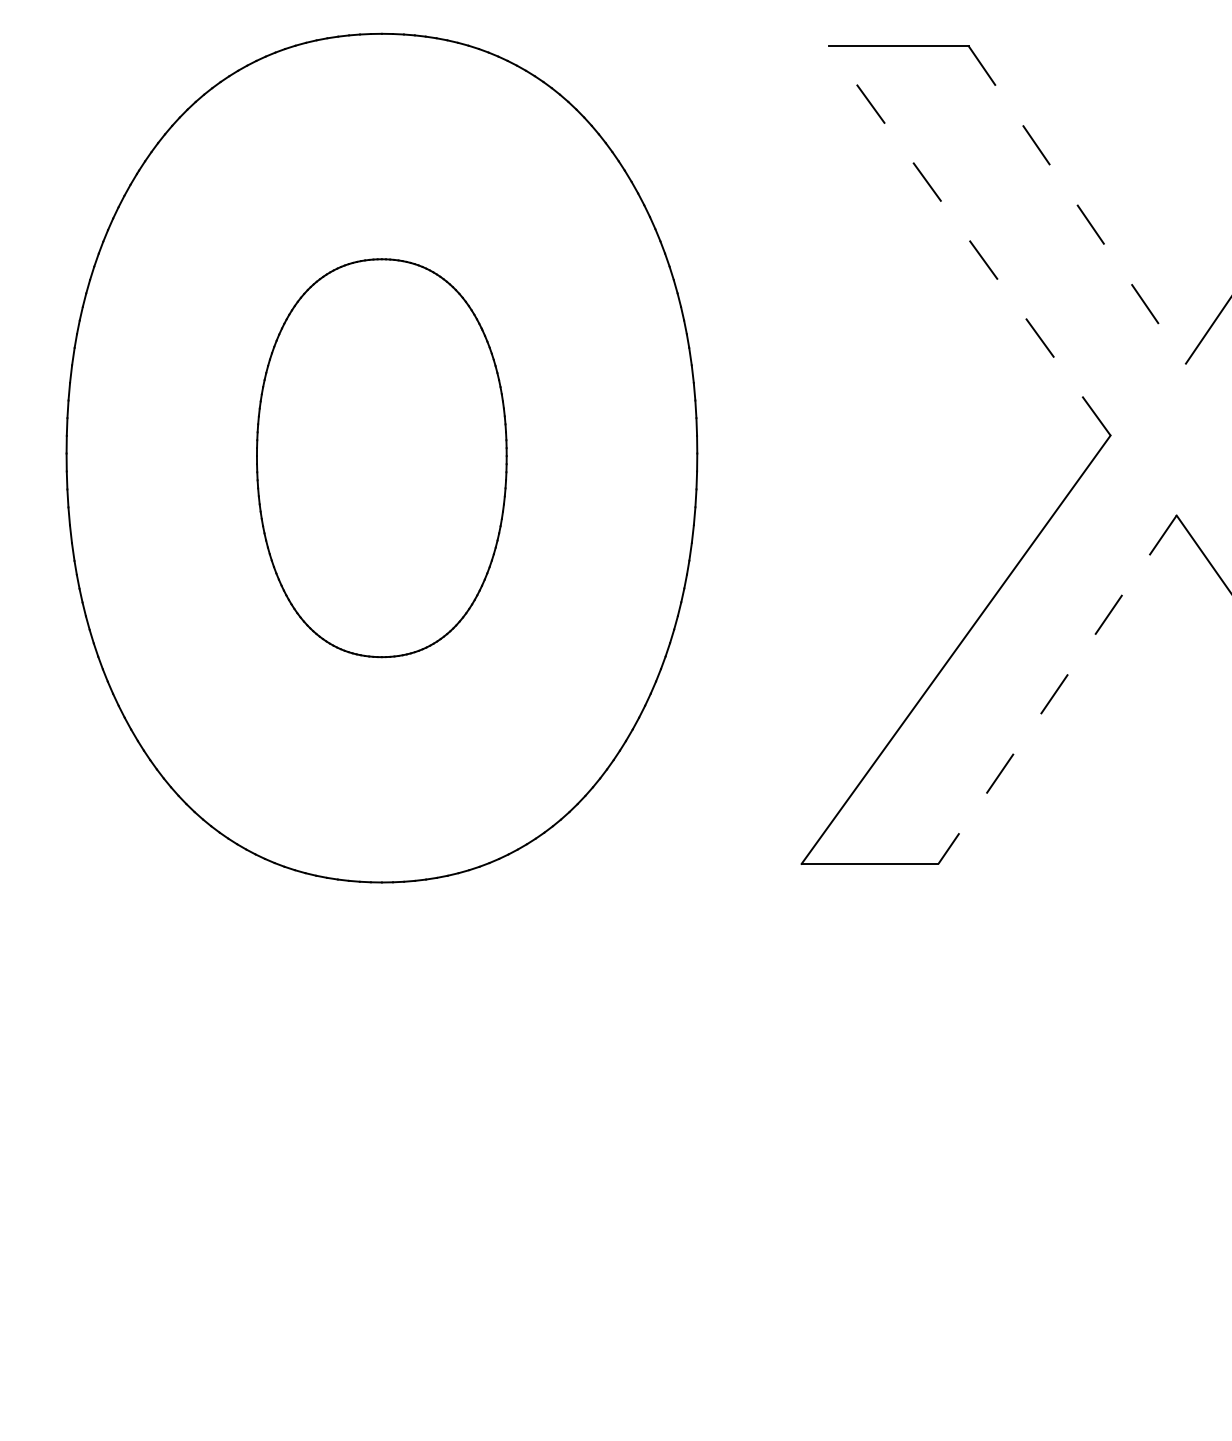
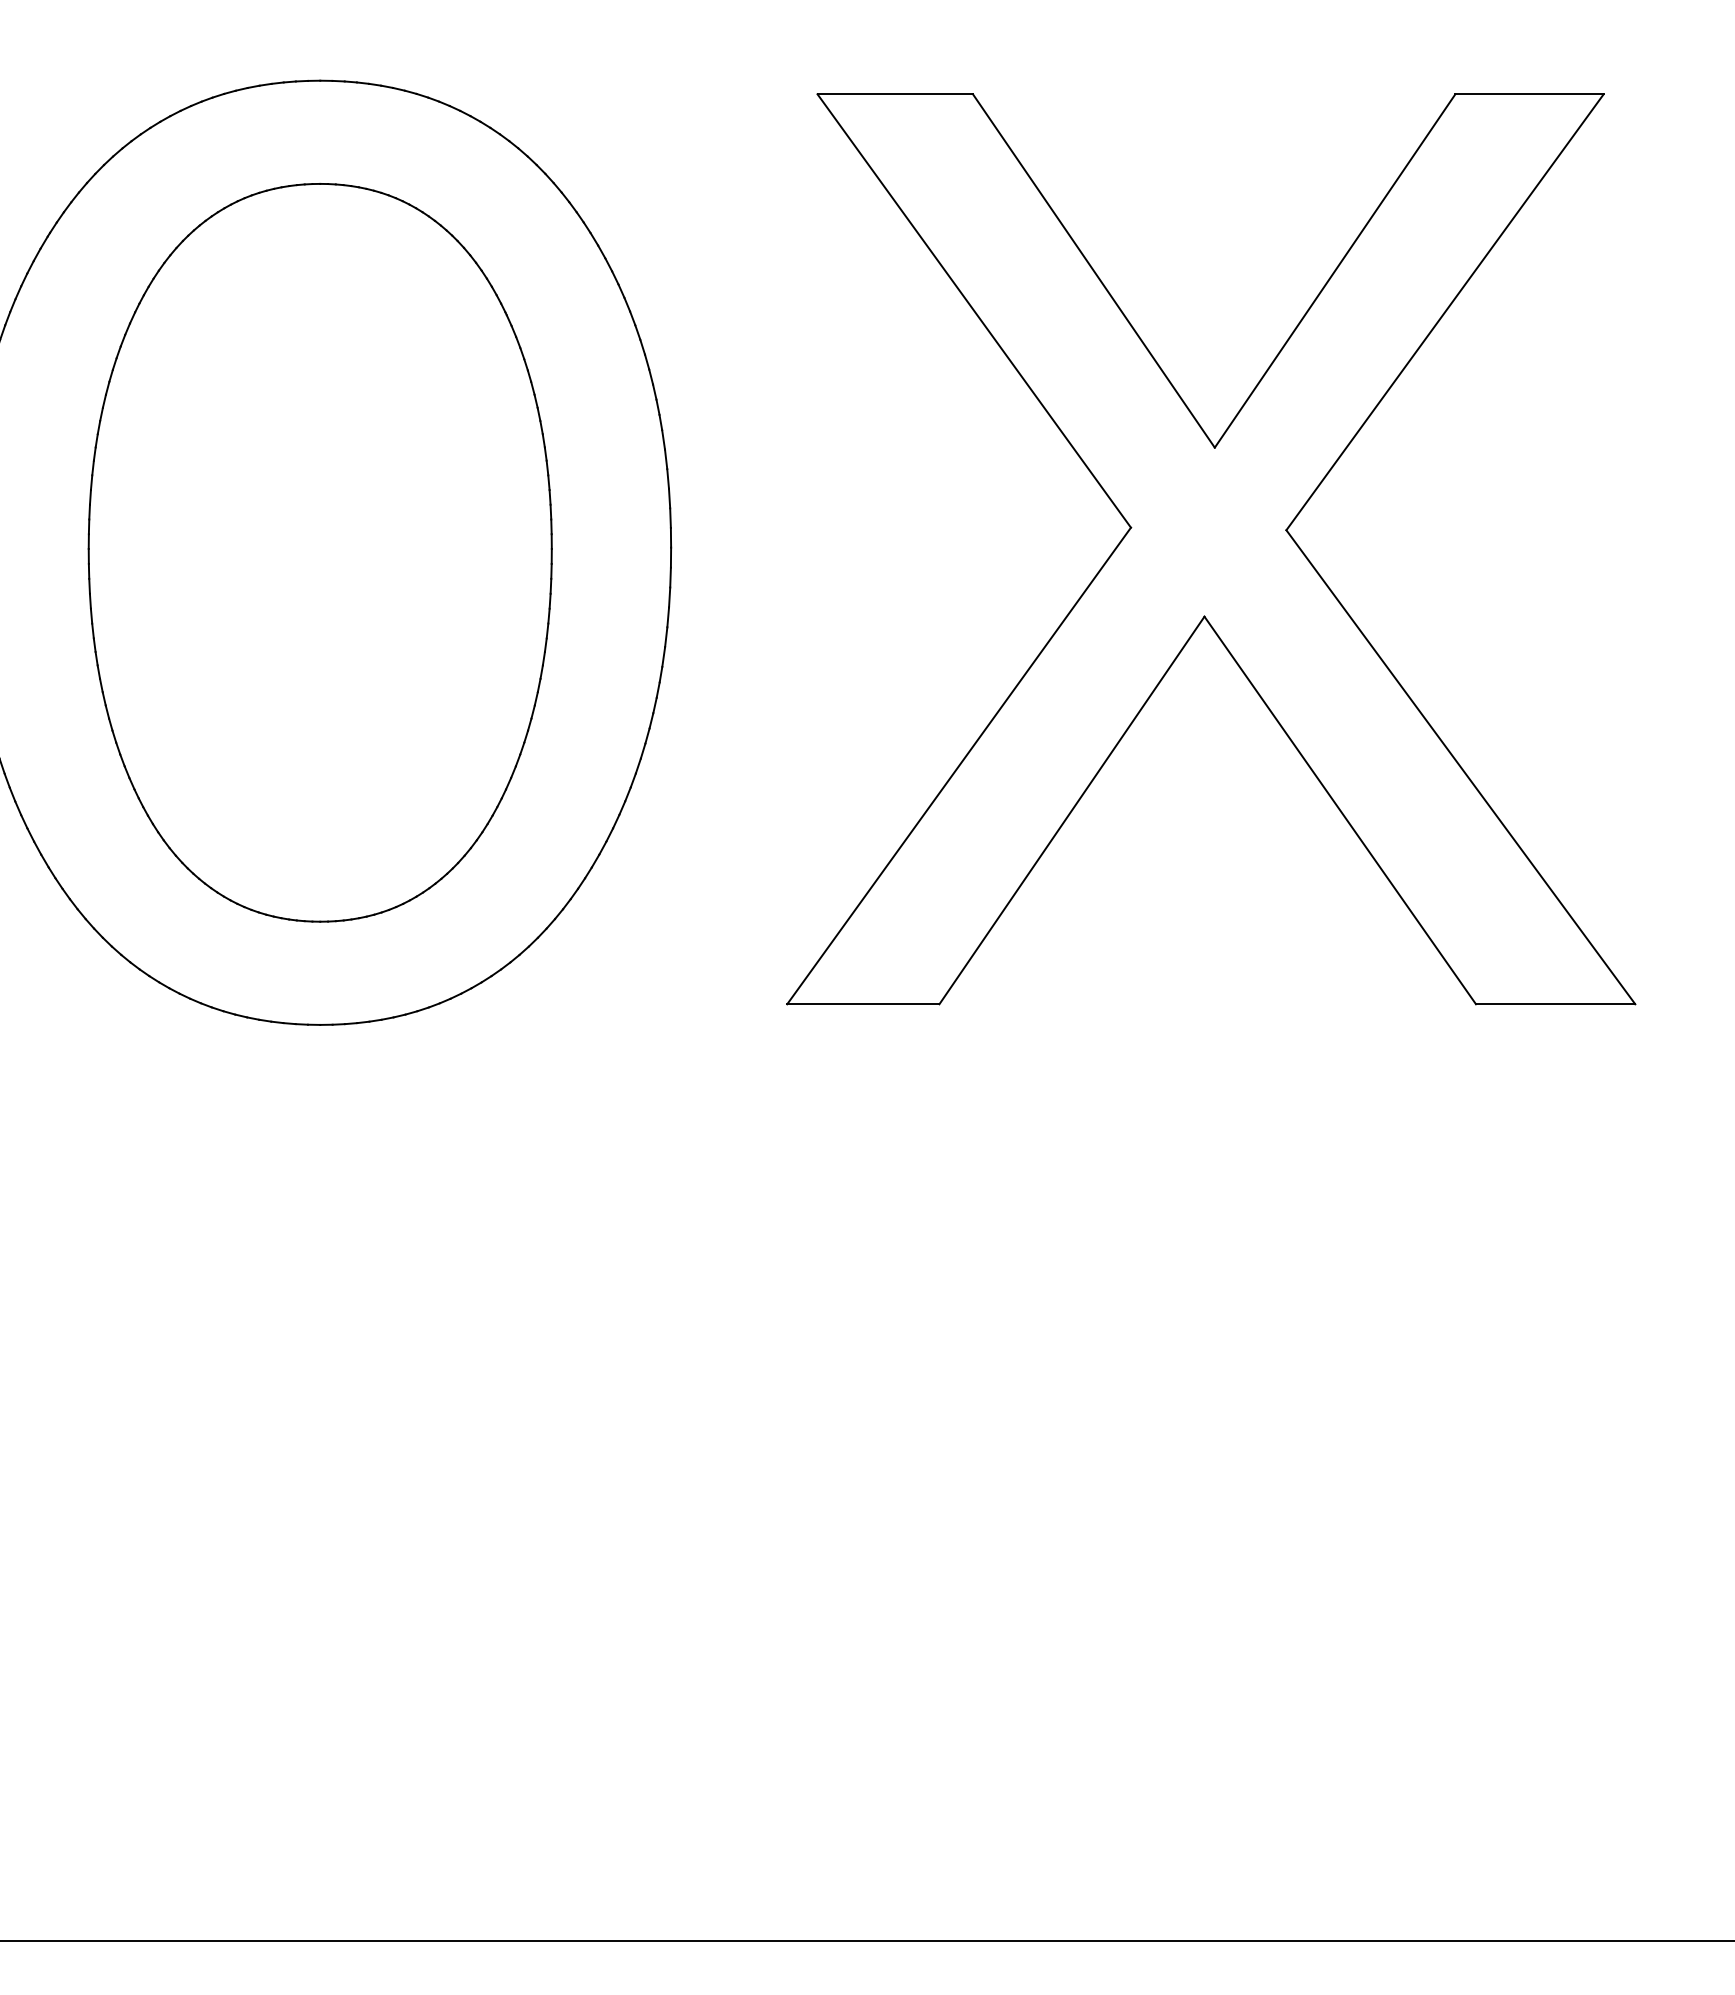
line: (1077, 205) -> (1094, 271), dashed -> solid
line: (969, 240) -> (973, 310), dashed -> solid
part: (381, 457) -> (319, 552), size x1.67
line: (1057, 689) -> (1071, 810), dashed -> solid

